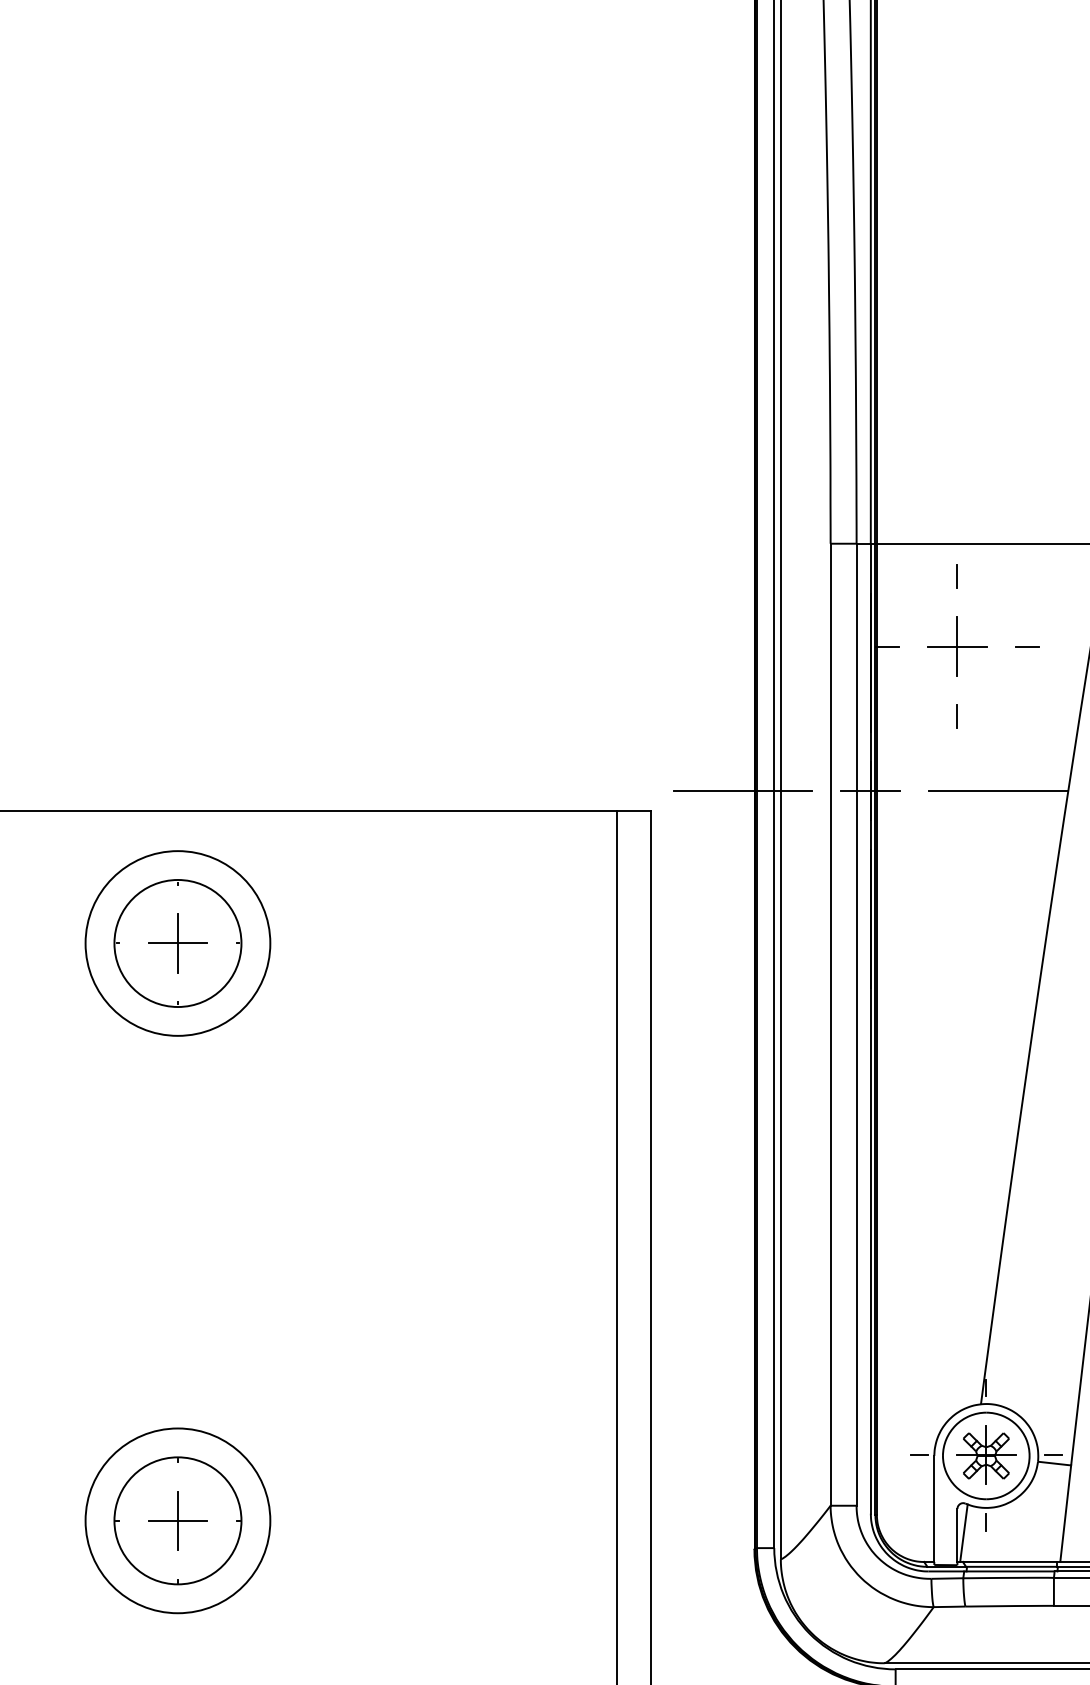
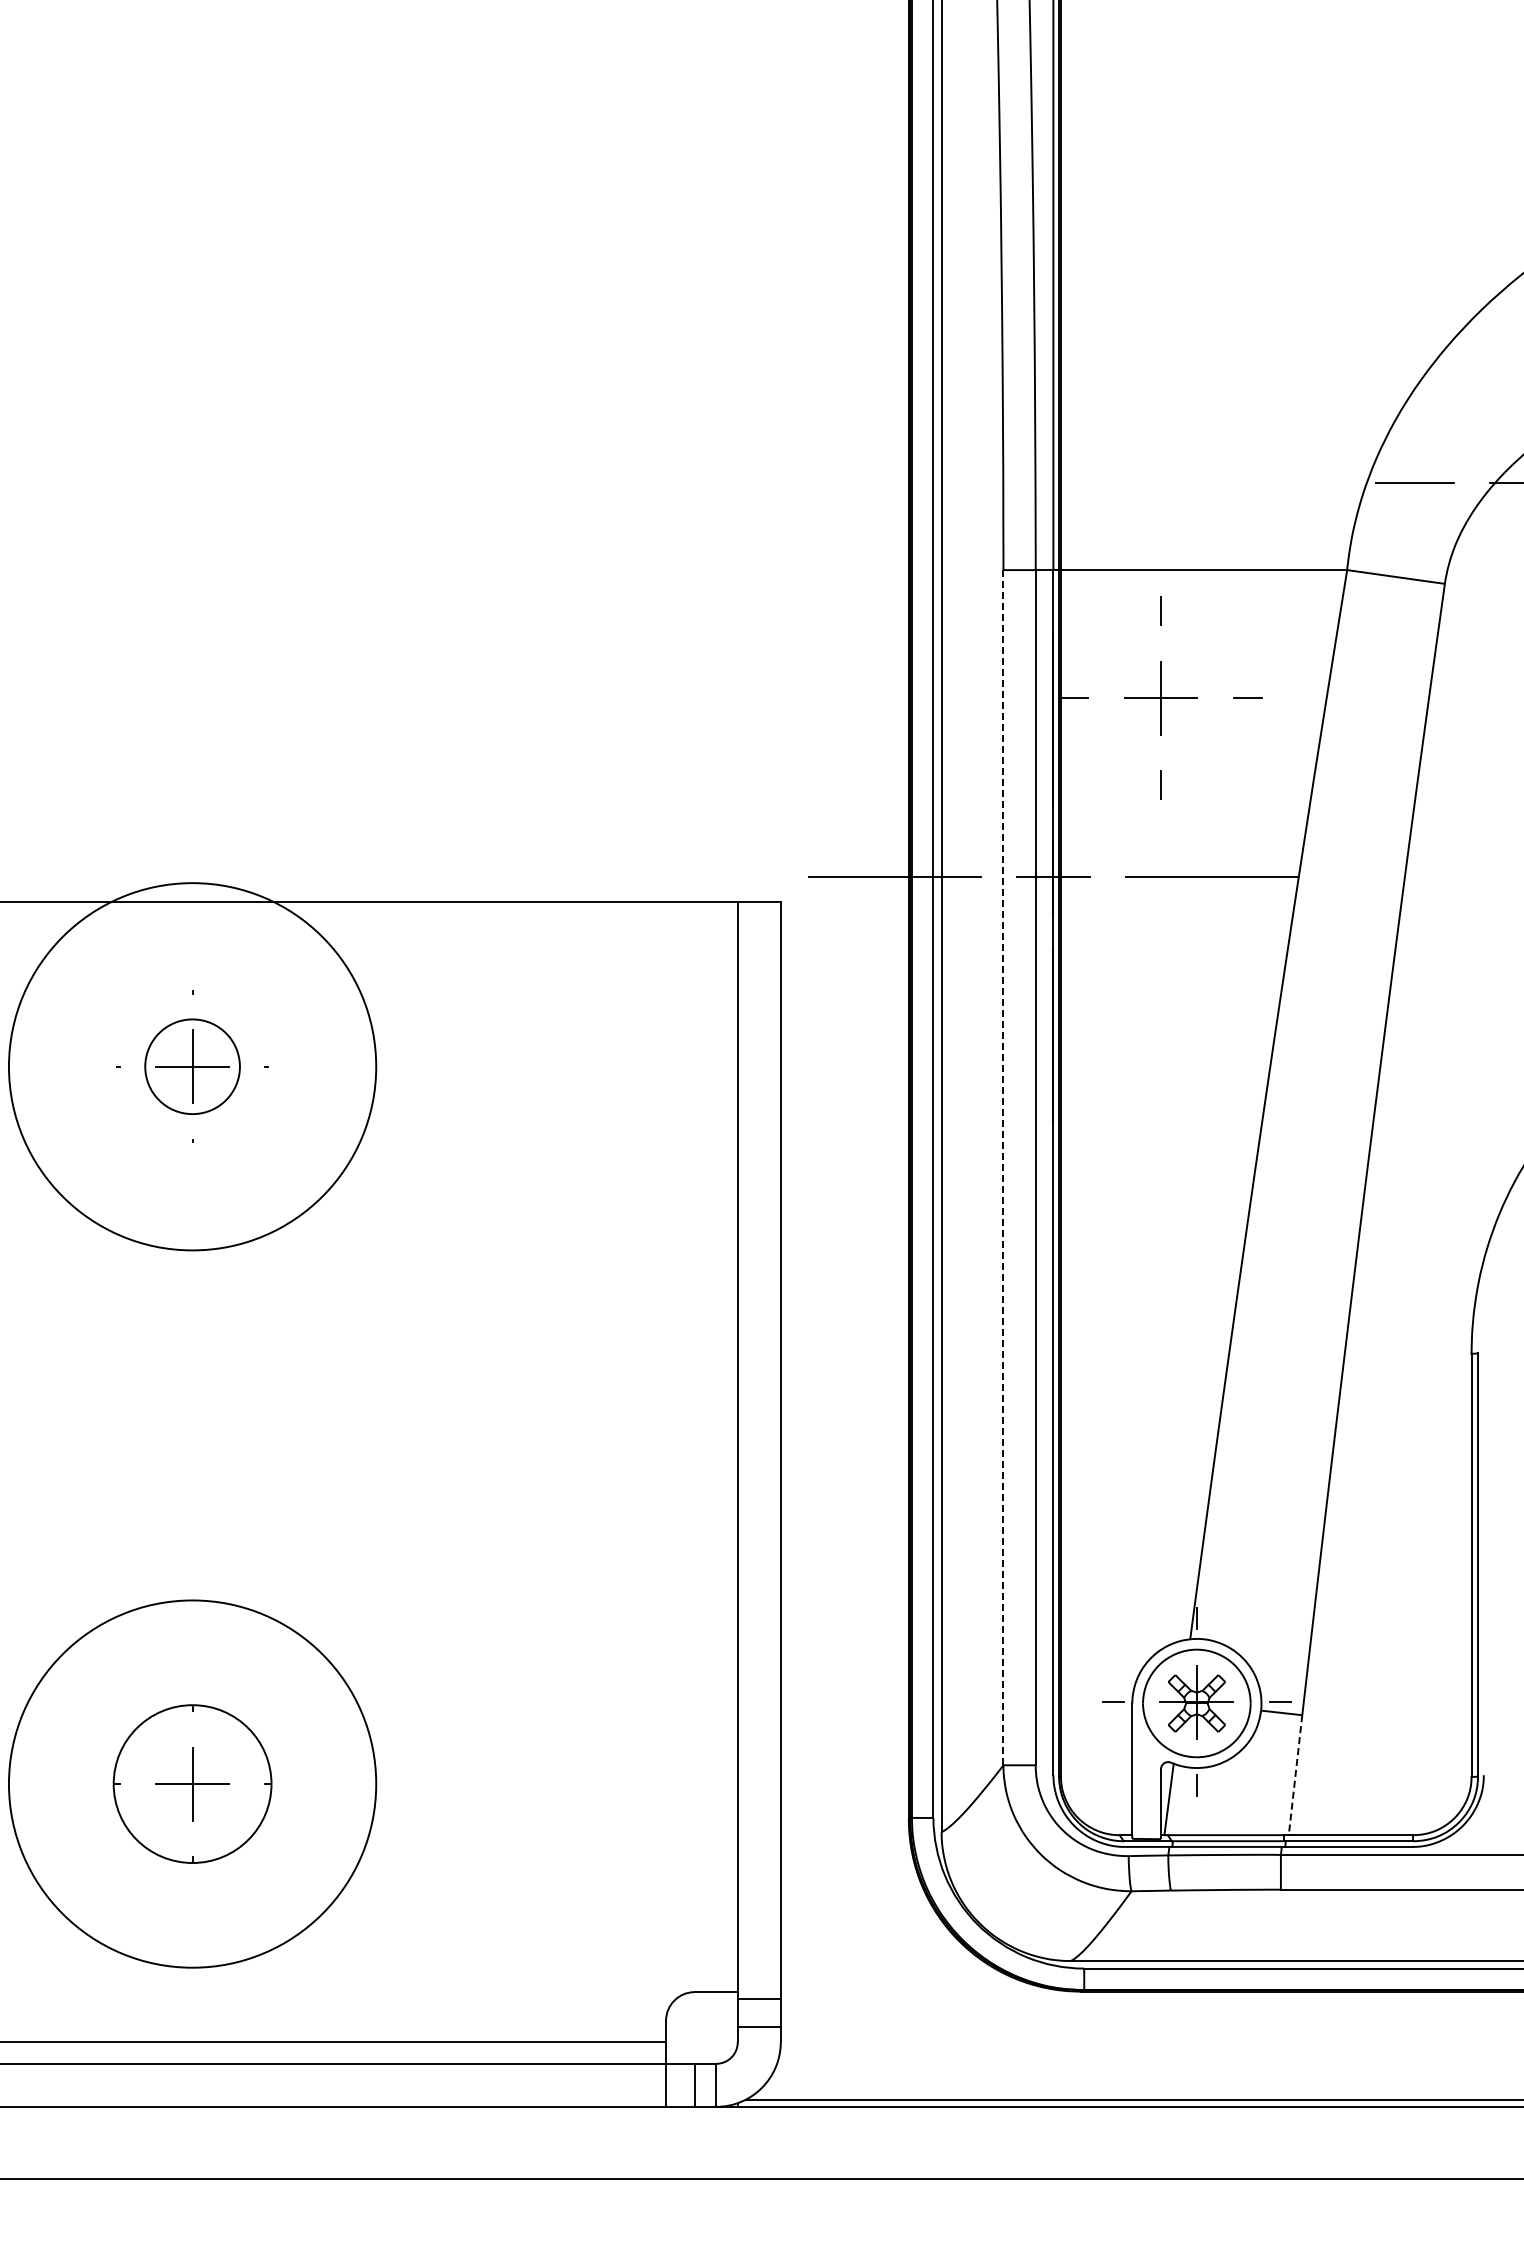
circle: (177, 943) -> (192, 1066), size x0.6
circle: (177, 943) -> (192, 1066), size x1.6
line: (830, 1024) -> (1003, 1167), solid -> dashed
line: (1065, 1513) -> (1295, 1775), solid -> dashed
circle: (177, 1520) -> (192, 1783), size x1.6

